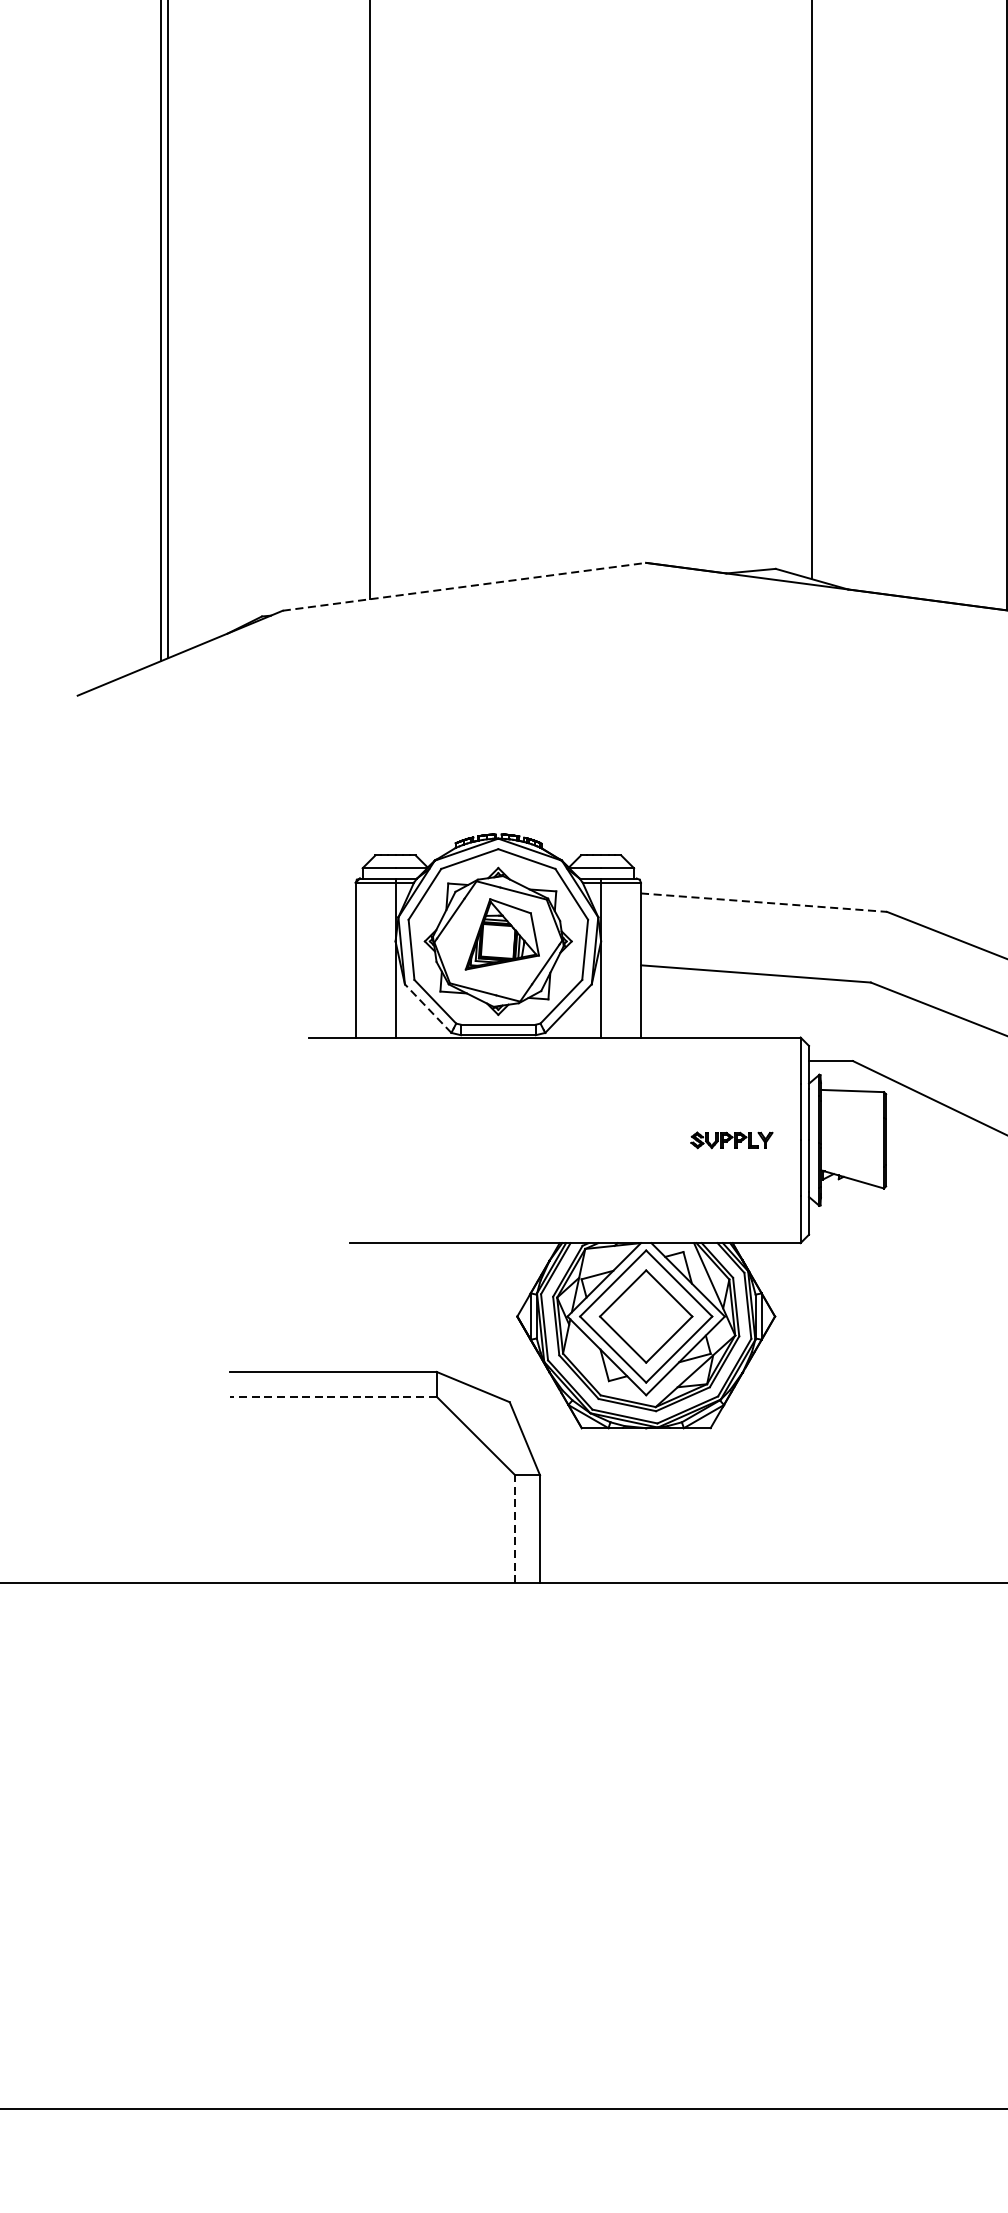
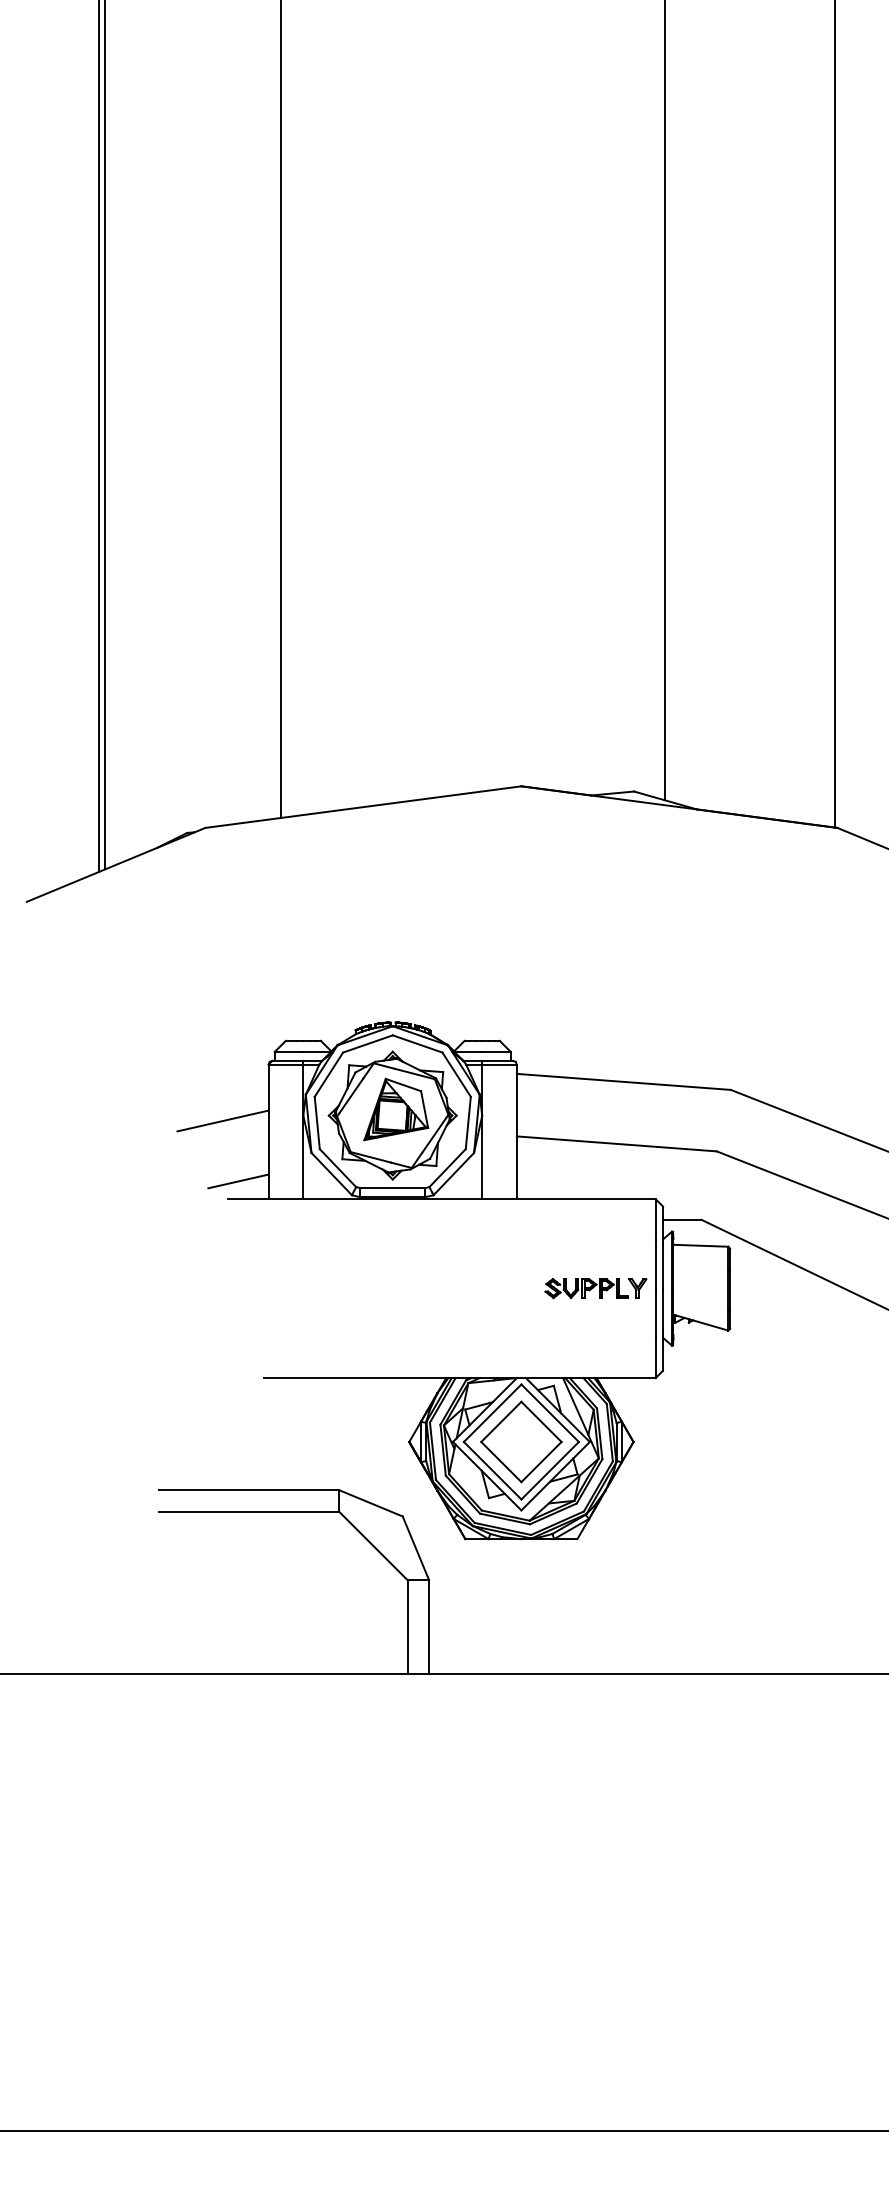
line: (464, 587) -> (363, 807), dashed -> solid
line: (764, 902) -> (624, 1081), dashed -> solid
line: (302, 947) -> (222, 1120), added
line: (427, 1007) -> (331, 1173), dashed -> solid
line: (320, 1017) -> (238, 1181), added
part: (731, 1140) -> (595, 1288), size x1.43
line: (333, 1396) -> (249, 1511), dashed -> solid
line: (515, 1529) -> (407, 1627), dashed -> solid

